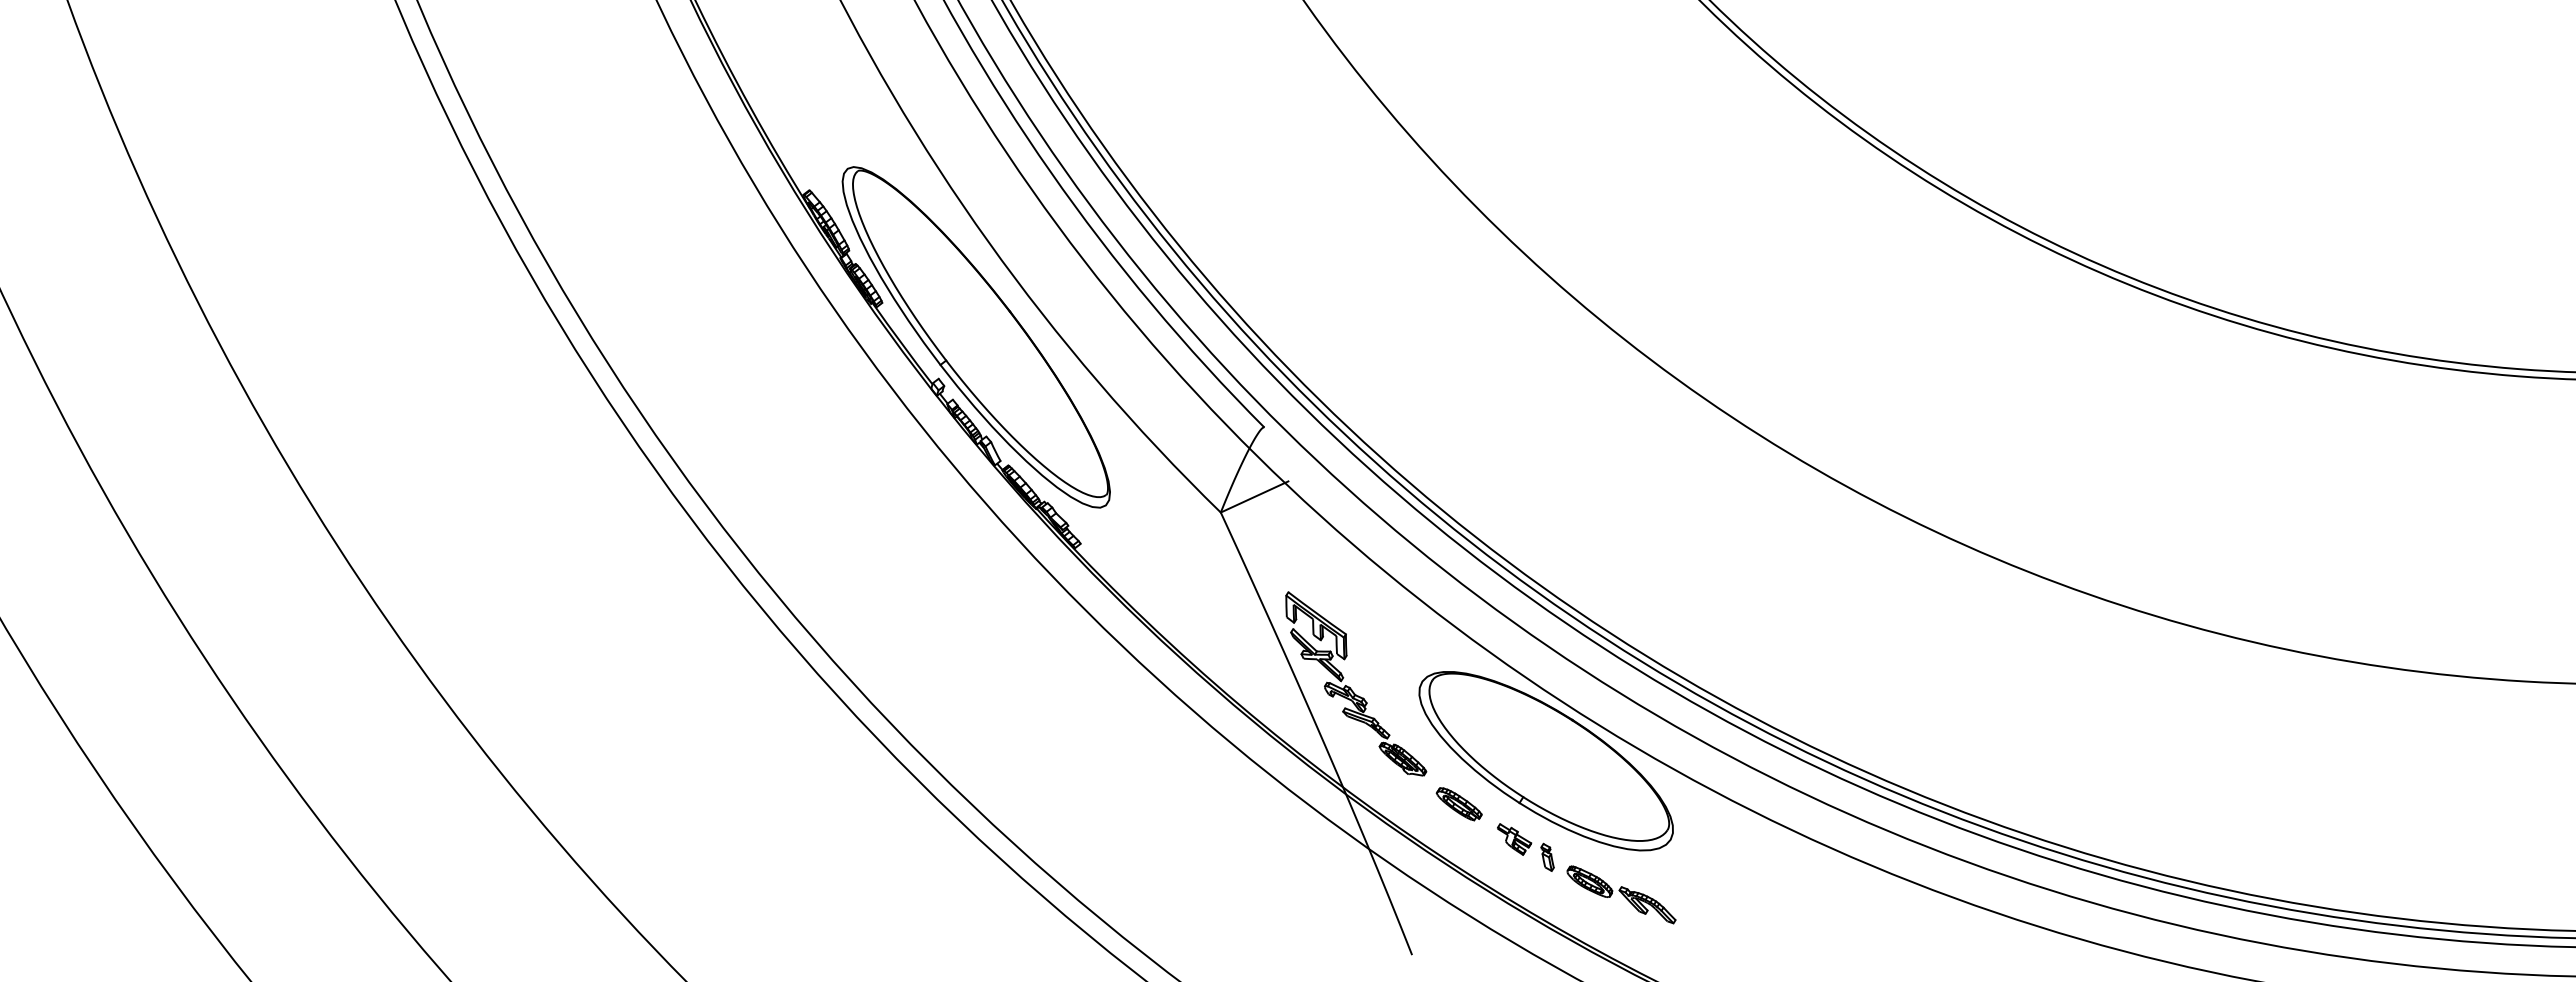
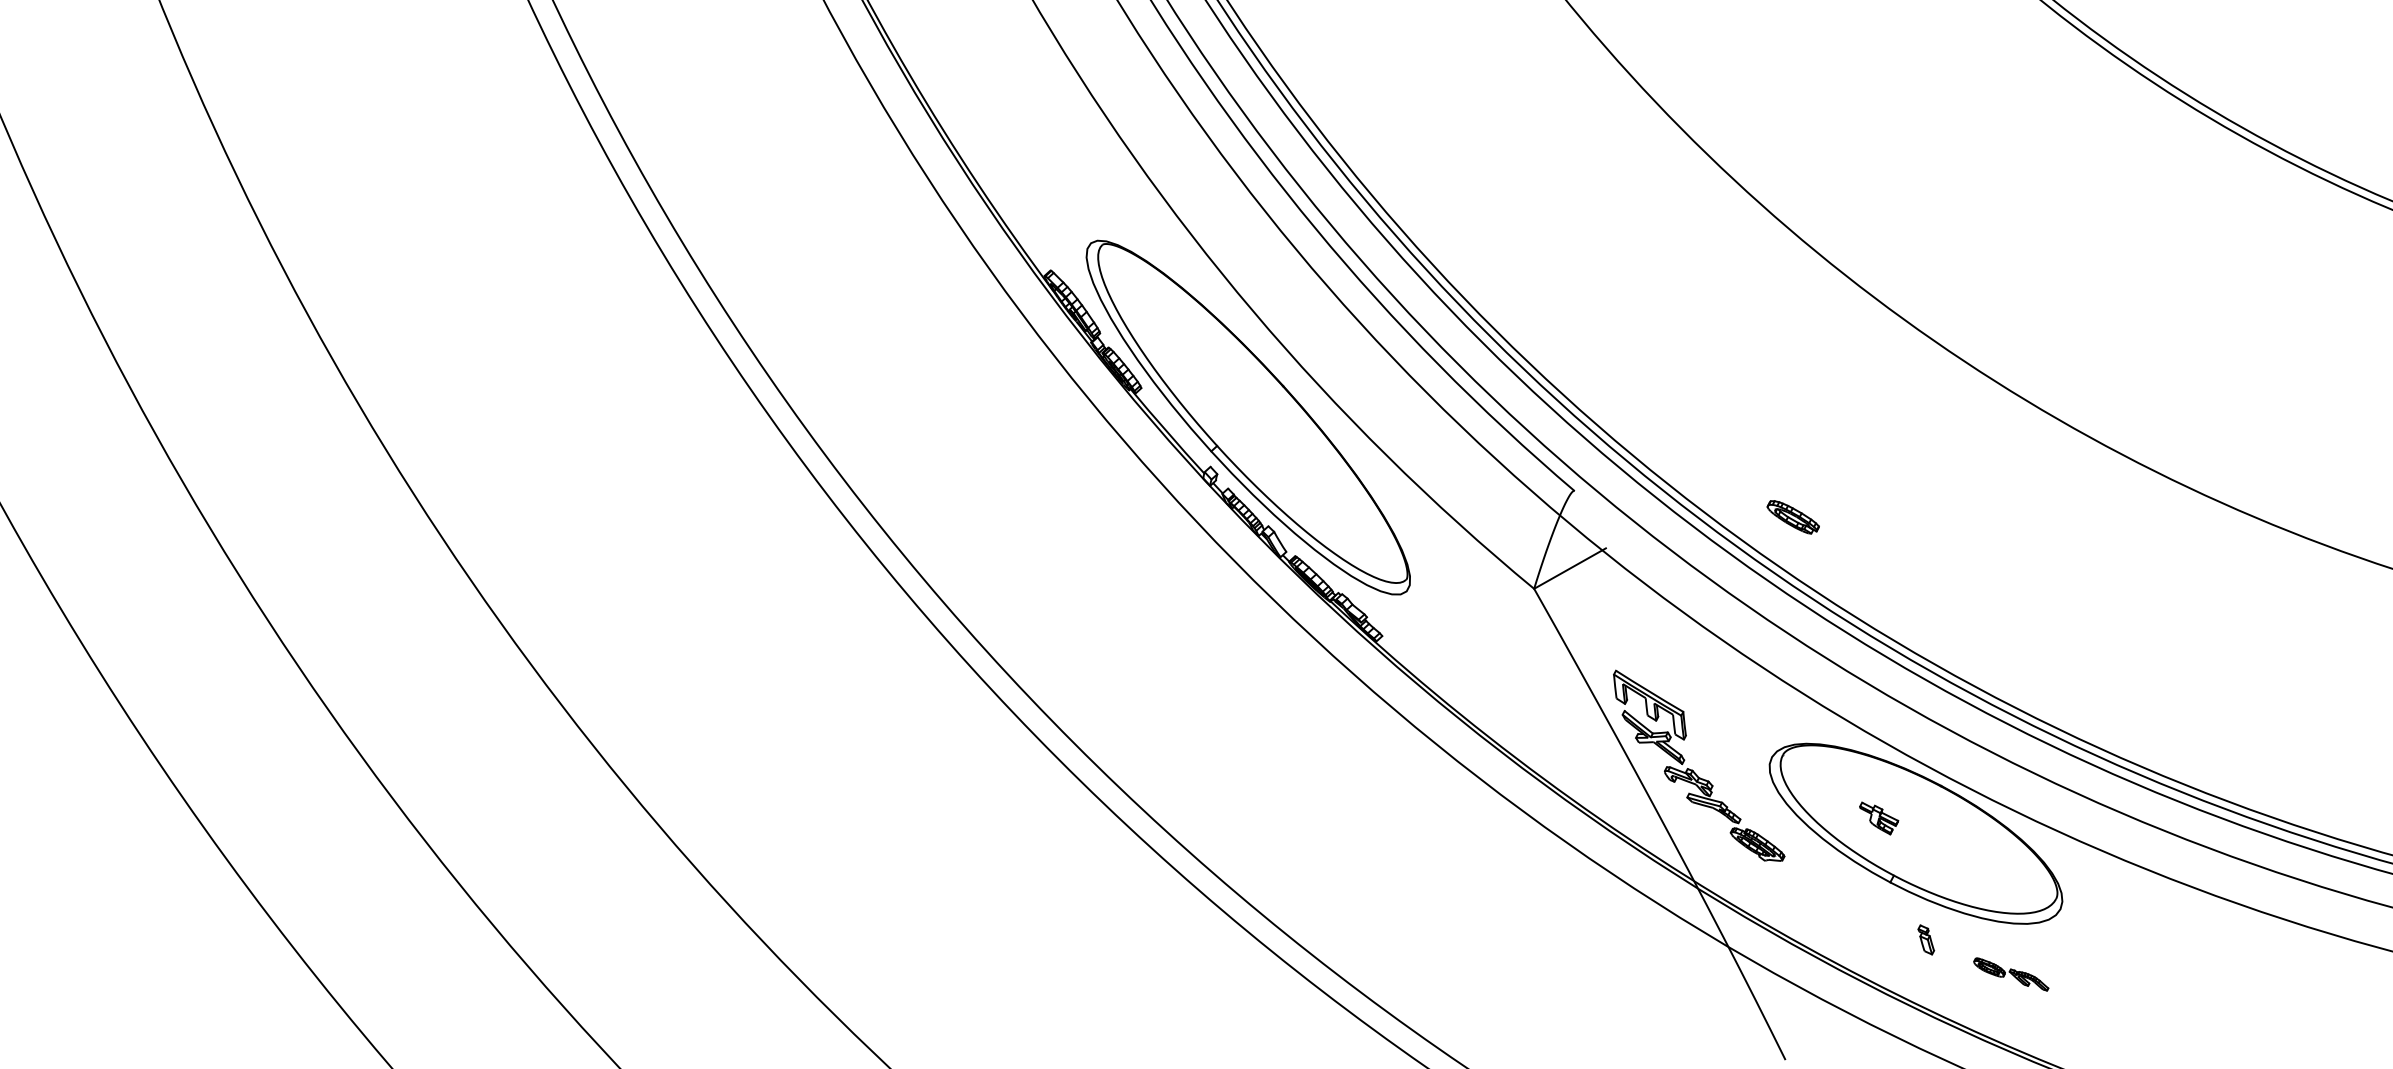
part: (1458, 804) -> (1792, 517), moved
part: (1514, 839) -> (1879, 818), moved
part: (1621, 894) -> (2011, 974), size x0.6

